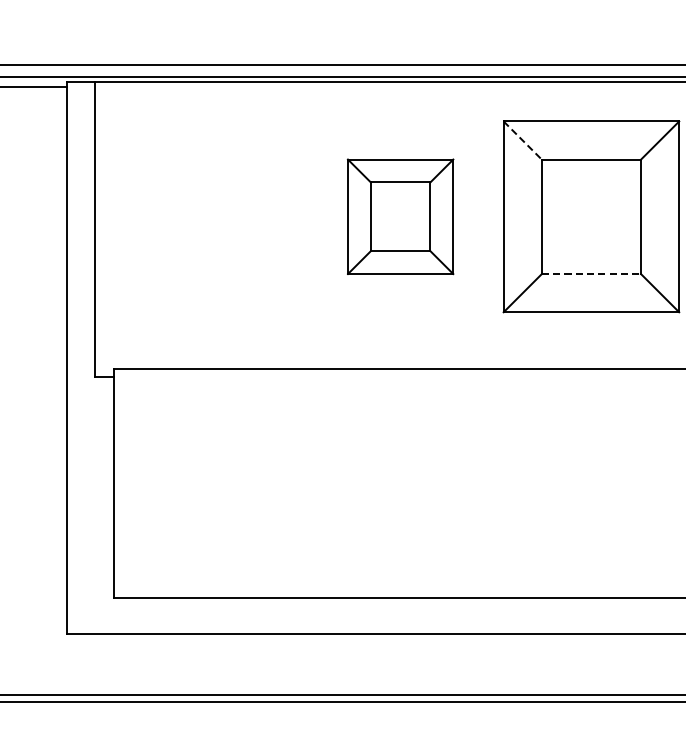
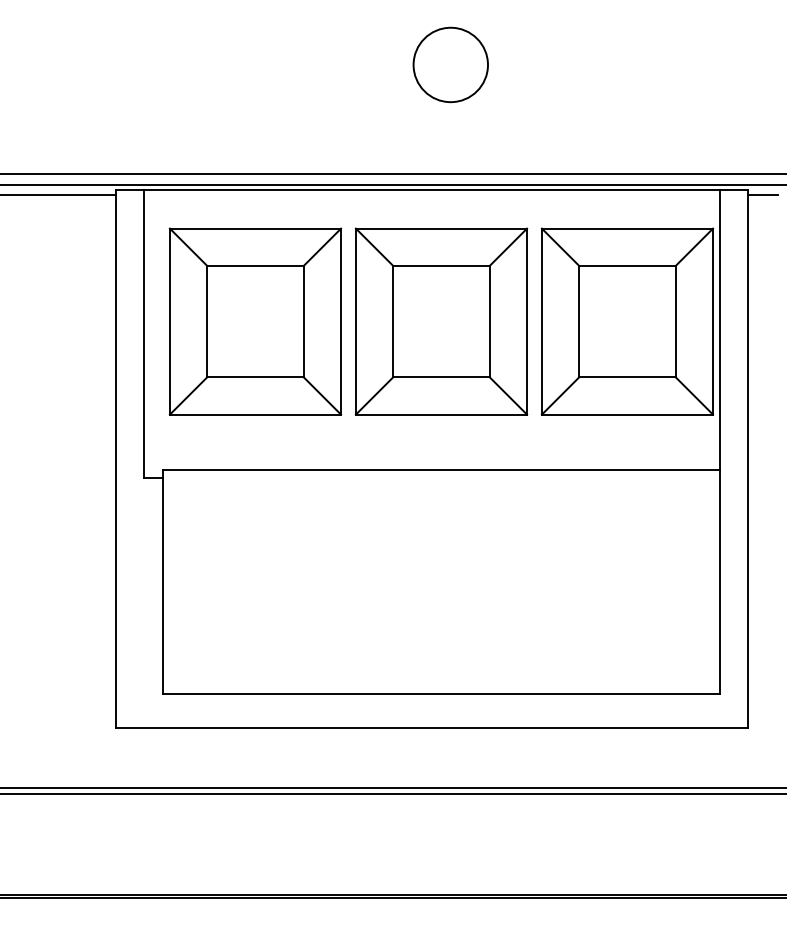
line: (522, 140) -> (560, 247), dashed -> solid
part: (209, 216) -> (255, 321), added
part: (400, 216) -> (441, 321), size x1.67
line: (591, 274) -> (627, 377), dashed -> solid

